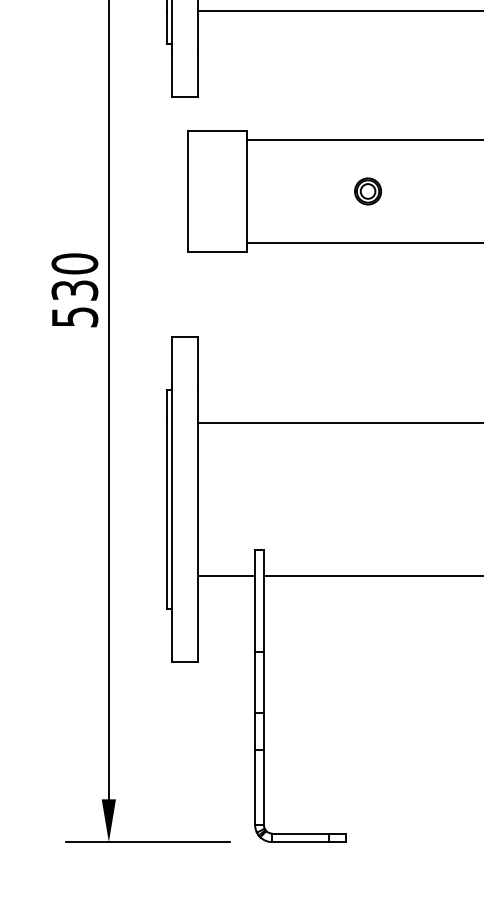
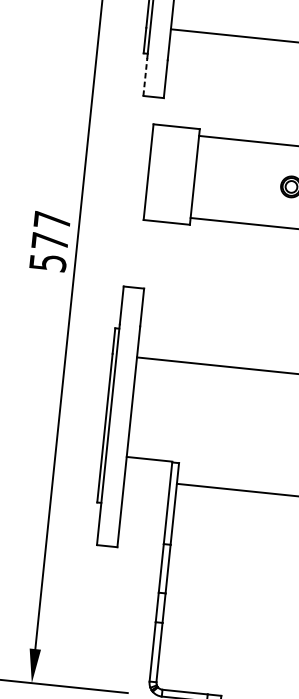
line: (172, 73) -> (145, 77), solid -> dashed
text: (74, 276) -> (51, 230), 530 -> 577
line: (226, 575) -> (149, 459), moved

